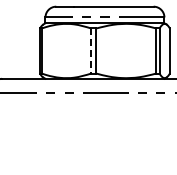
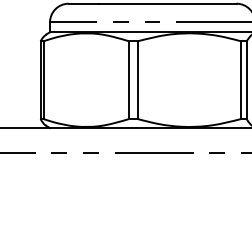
line: (91, 51) -> (129, 80), dashed -> solid

